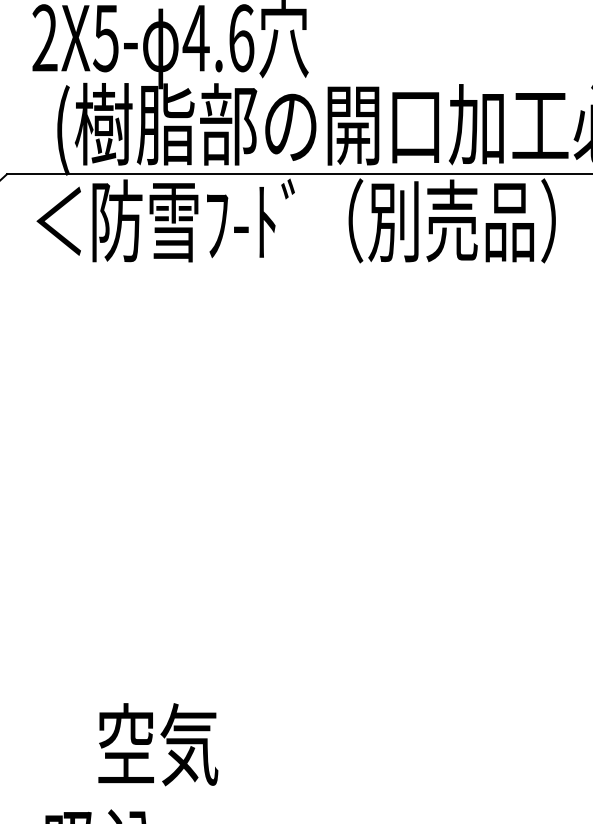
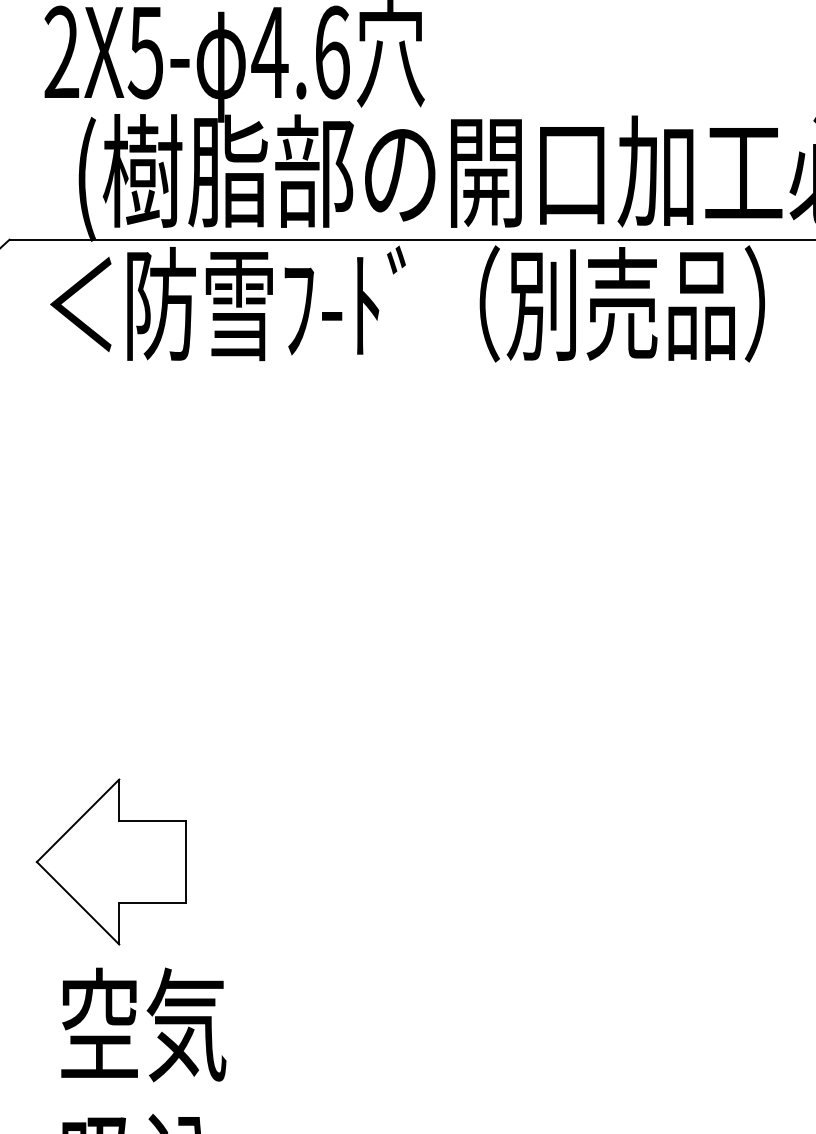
part: (80, 625) -> (110, 861), added
text: (158, 744) -> (143, 1024), moved

